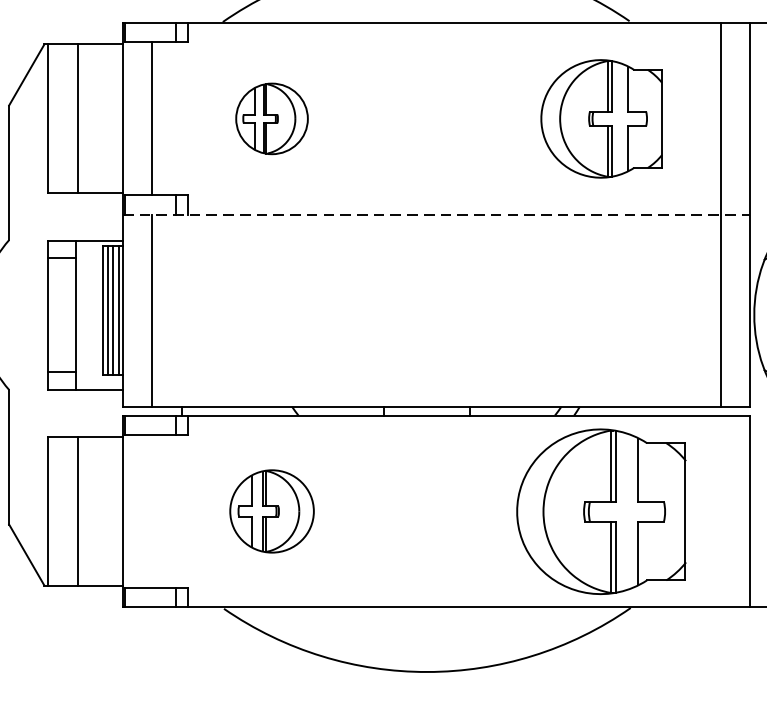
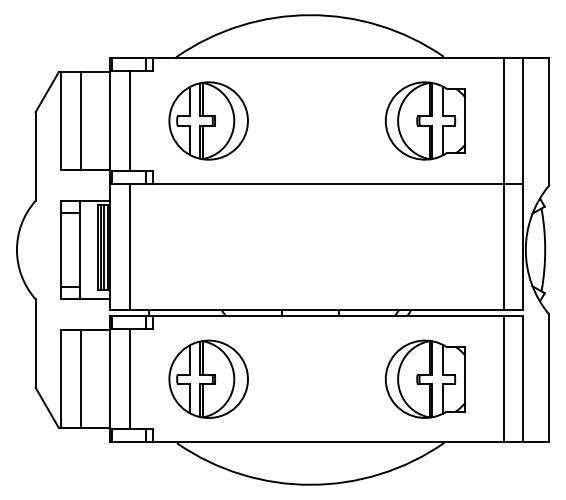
part: (271, 118) -> (208, 120), size x1.67
line: (437, 213) -> (317, 183), dashed -> solid
line: (151, 510) -> (129, 378), added
part: (271, 510) -> (208, 378), size x1.43
part: (601, 510) -> (425, 378), size x0.71
line: (720, 511) -> (503, 379), added

